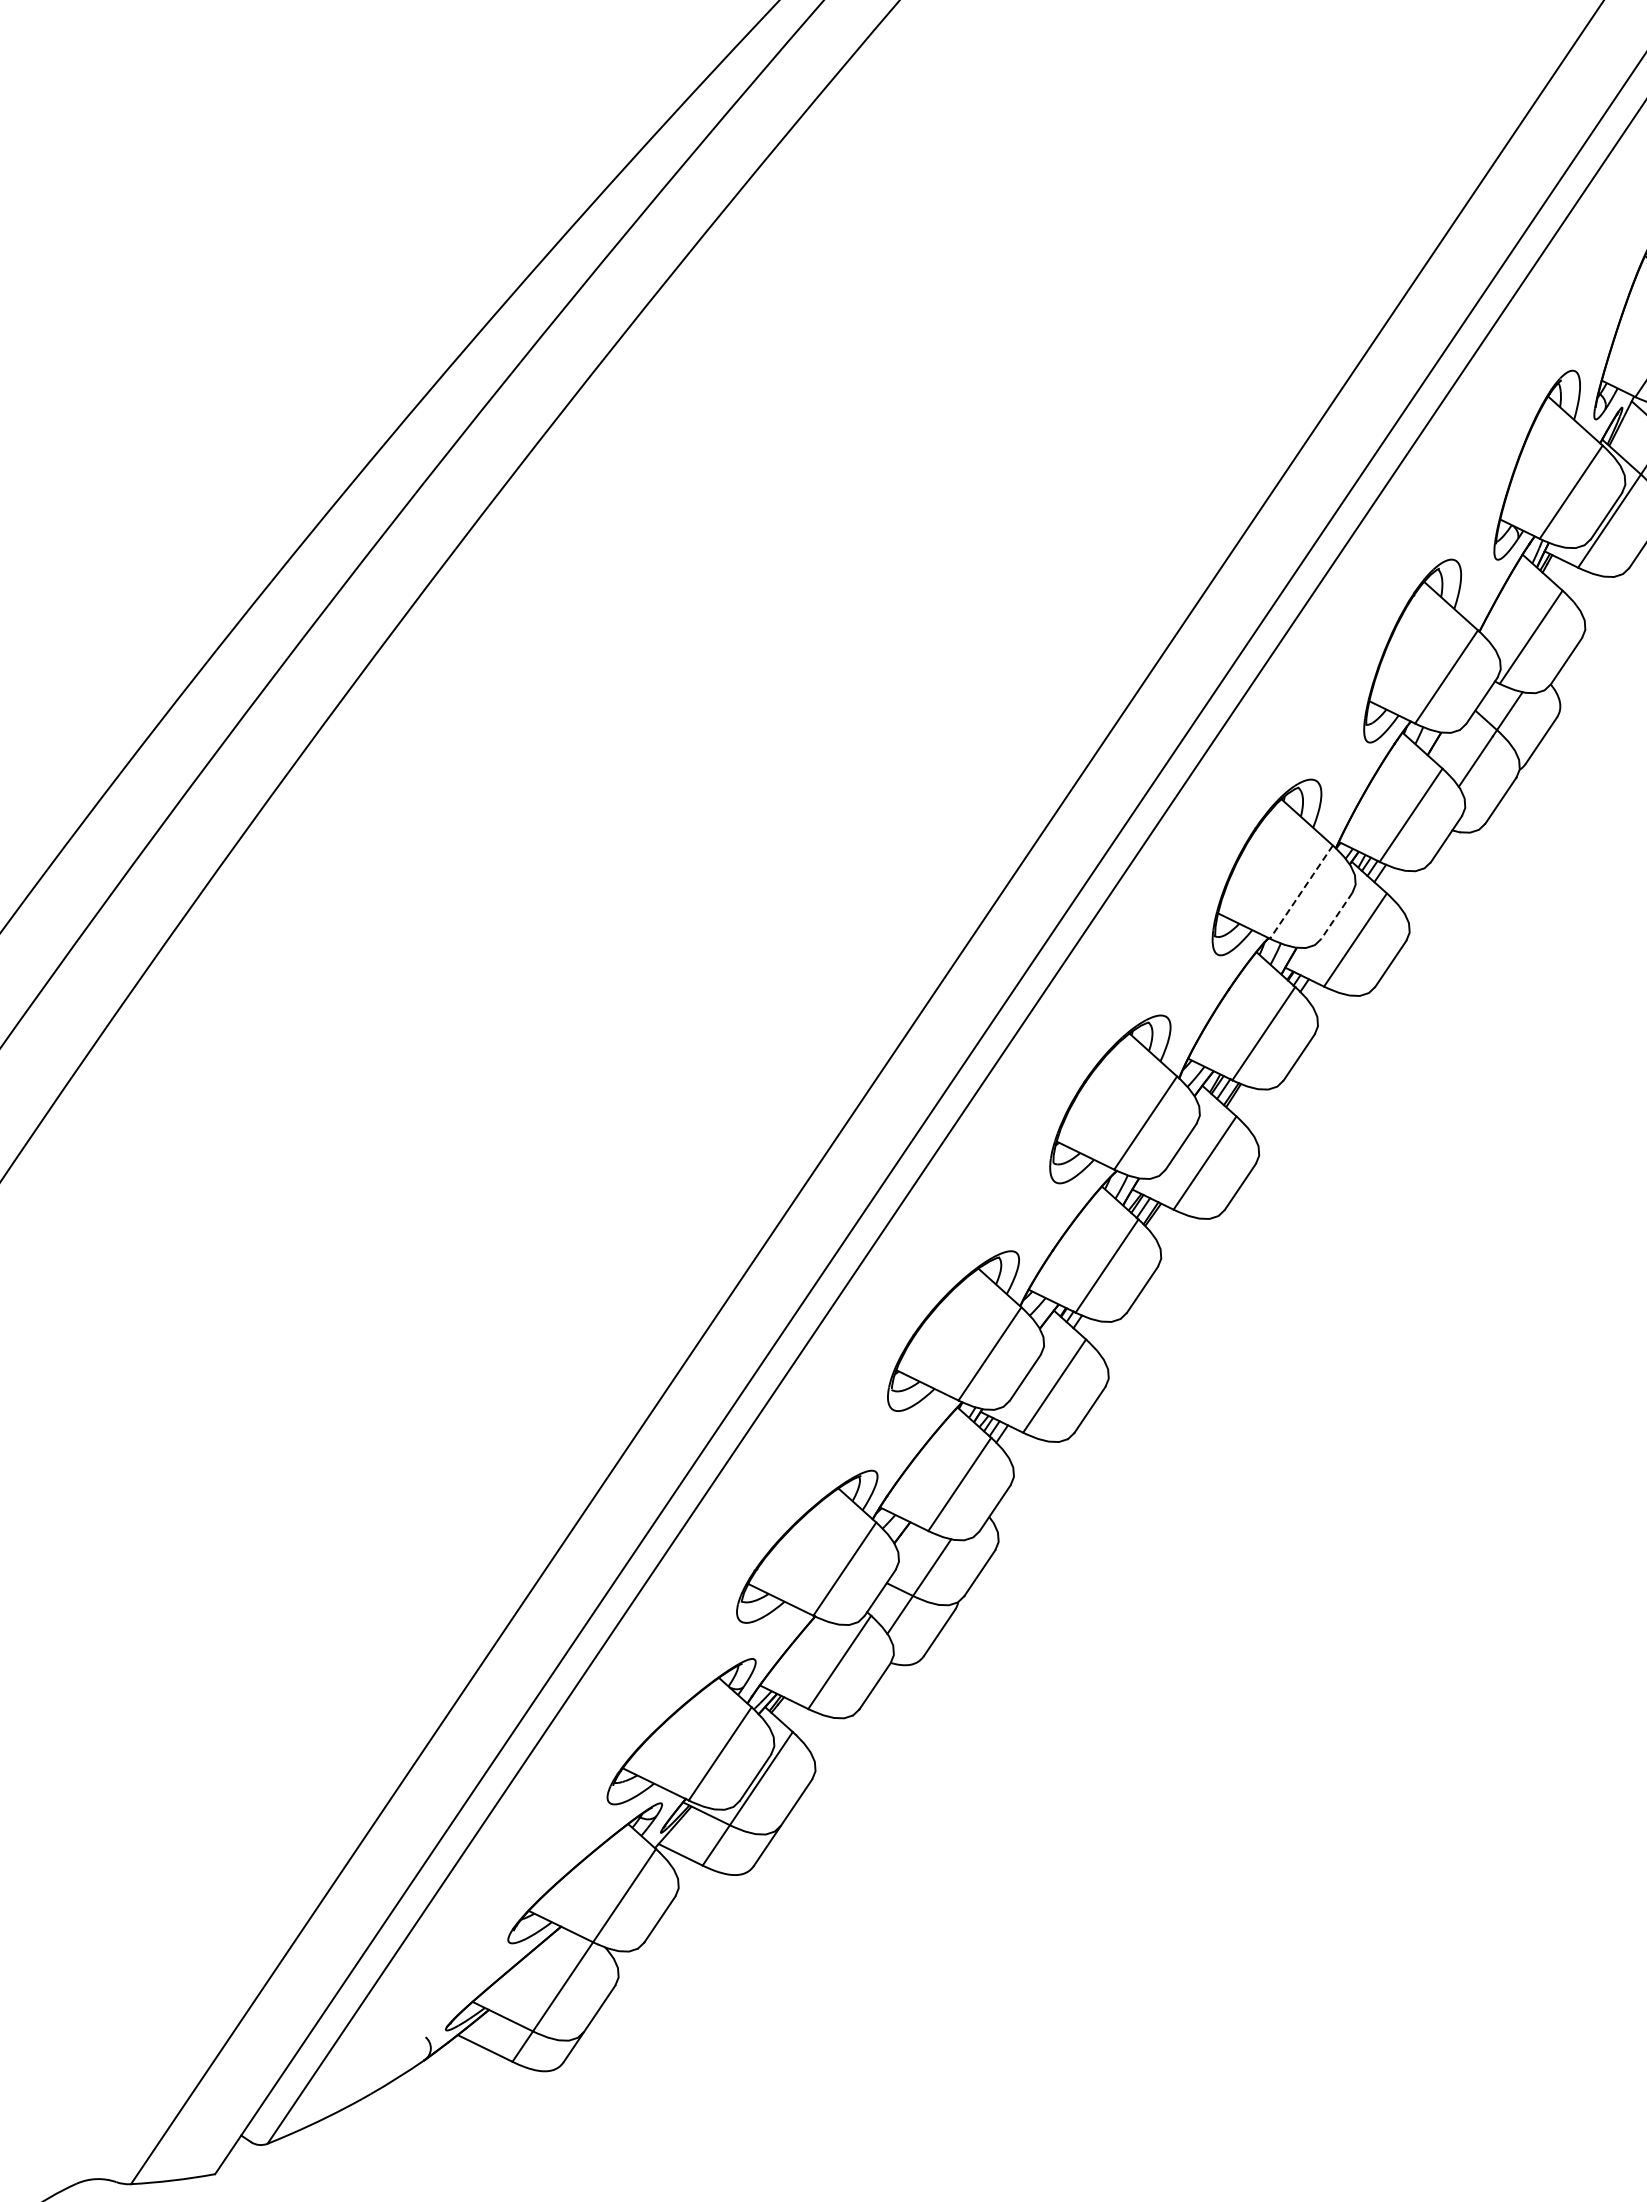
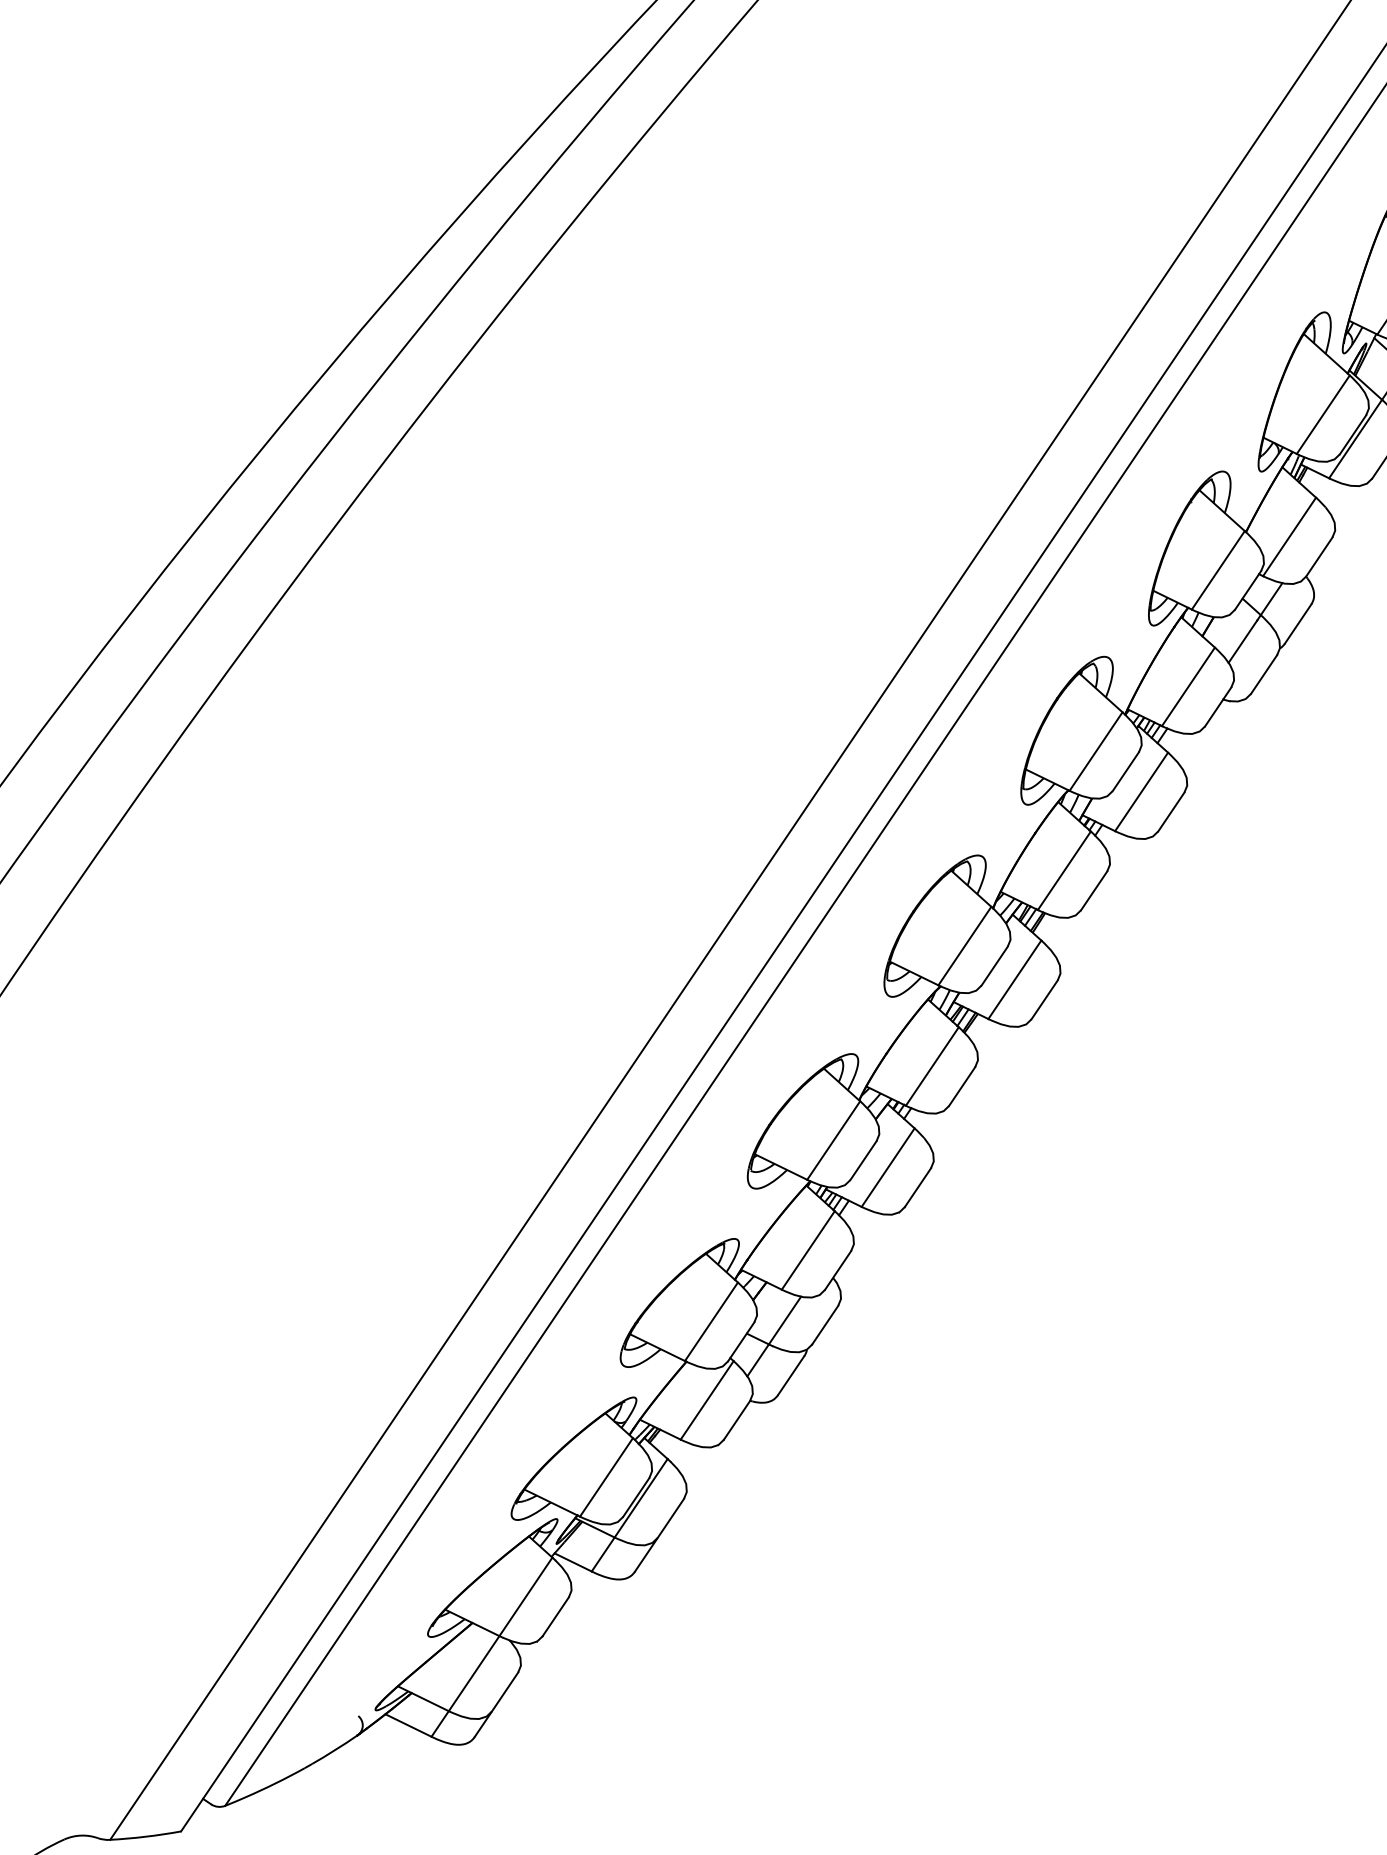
line: (1301, 892) -> (1096, 751), dashed -> solid
line: (1336, 915) -> (1125, 771), dashed -> solid

